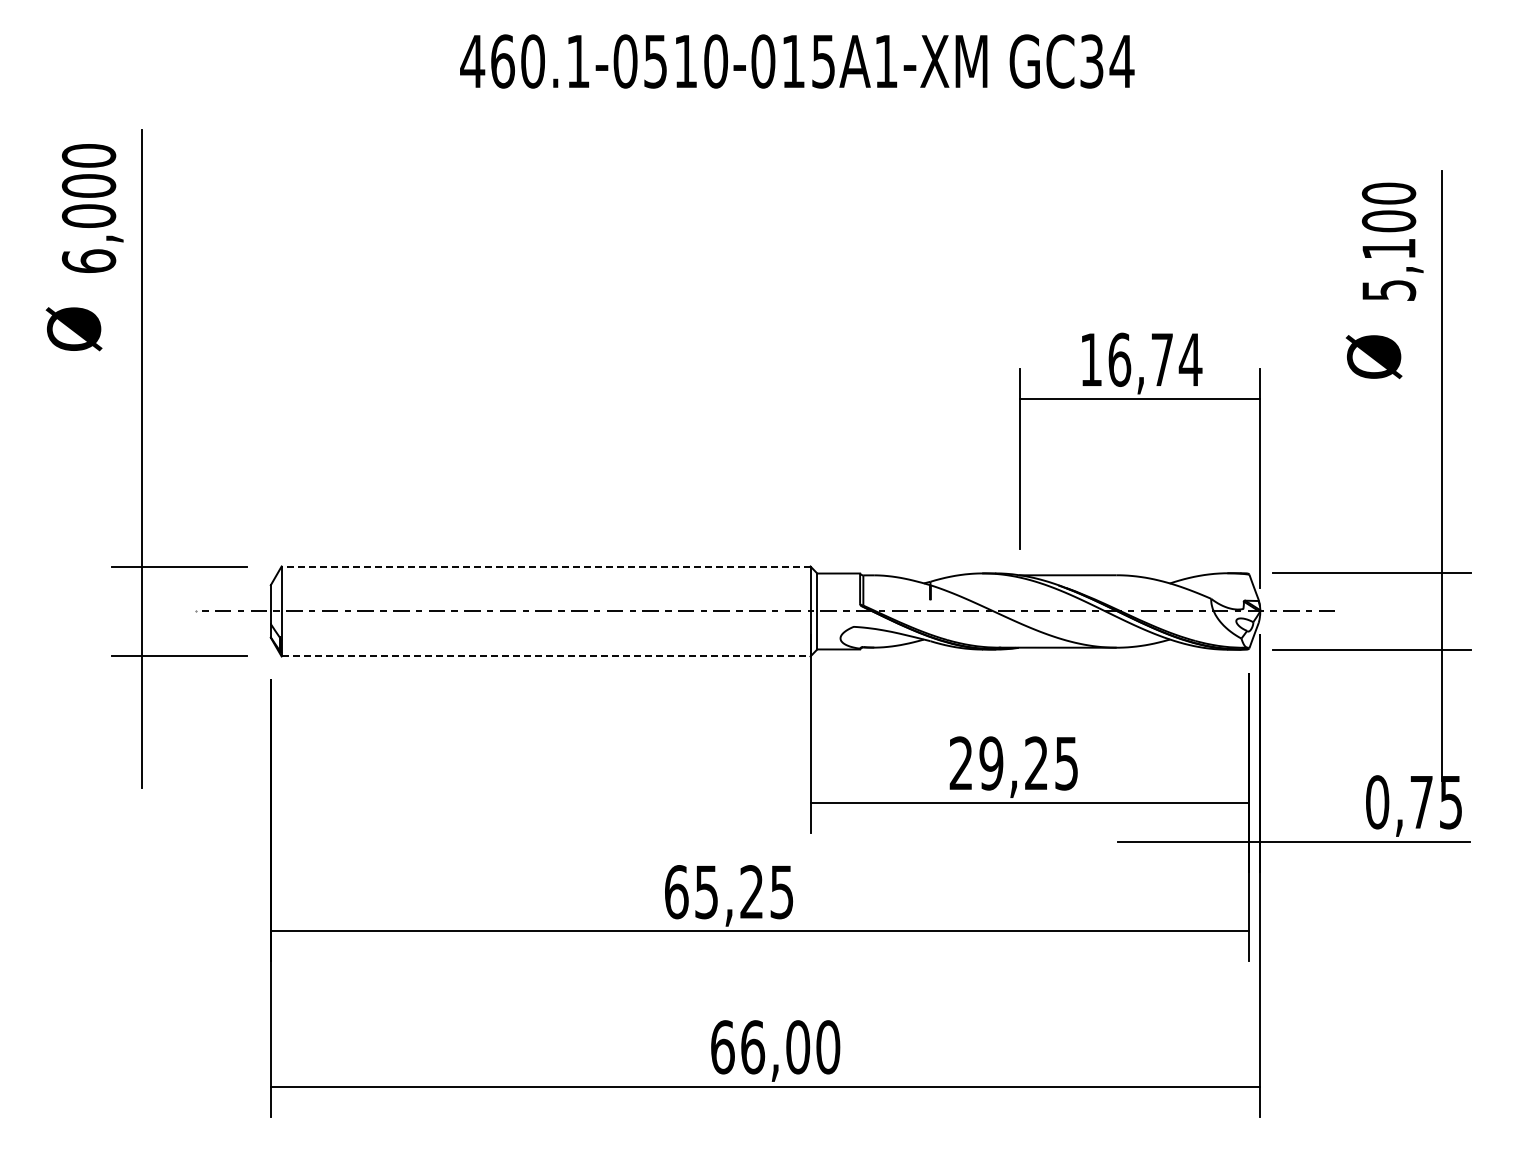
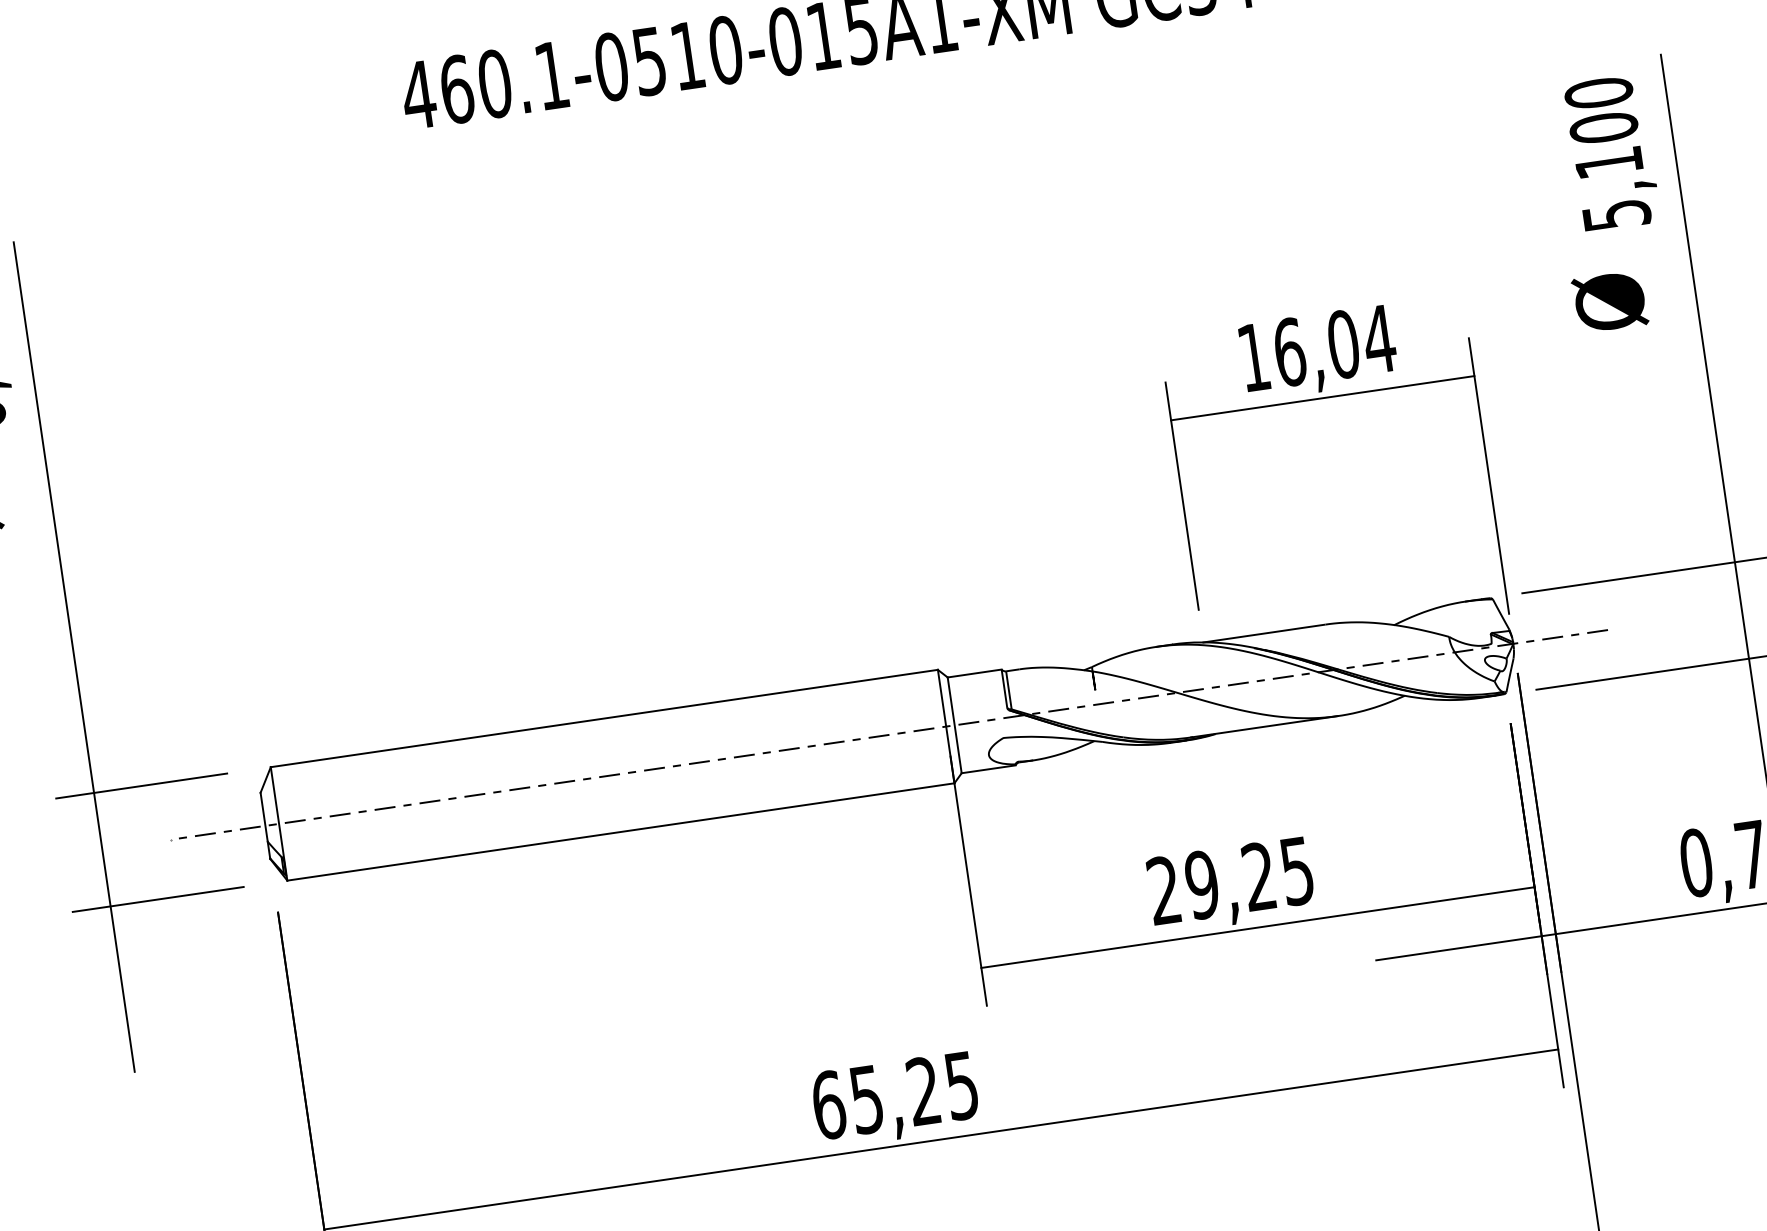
text: (1162, 359) -> (1343, 344), 16,74 -> 16,04
line: (545, 566) -> (603, 718), dashed -> solid
line: (546, 656) -> (621, 831), dashed -> solid

